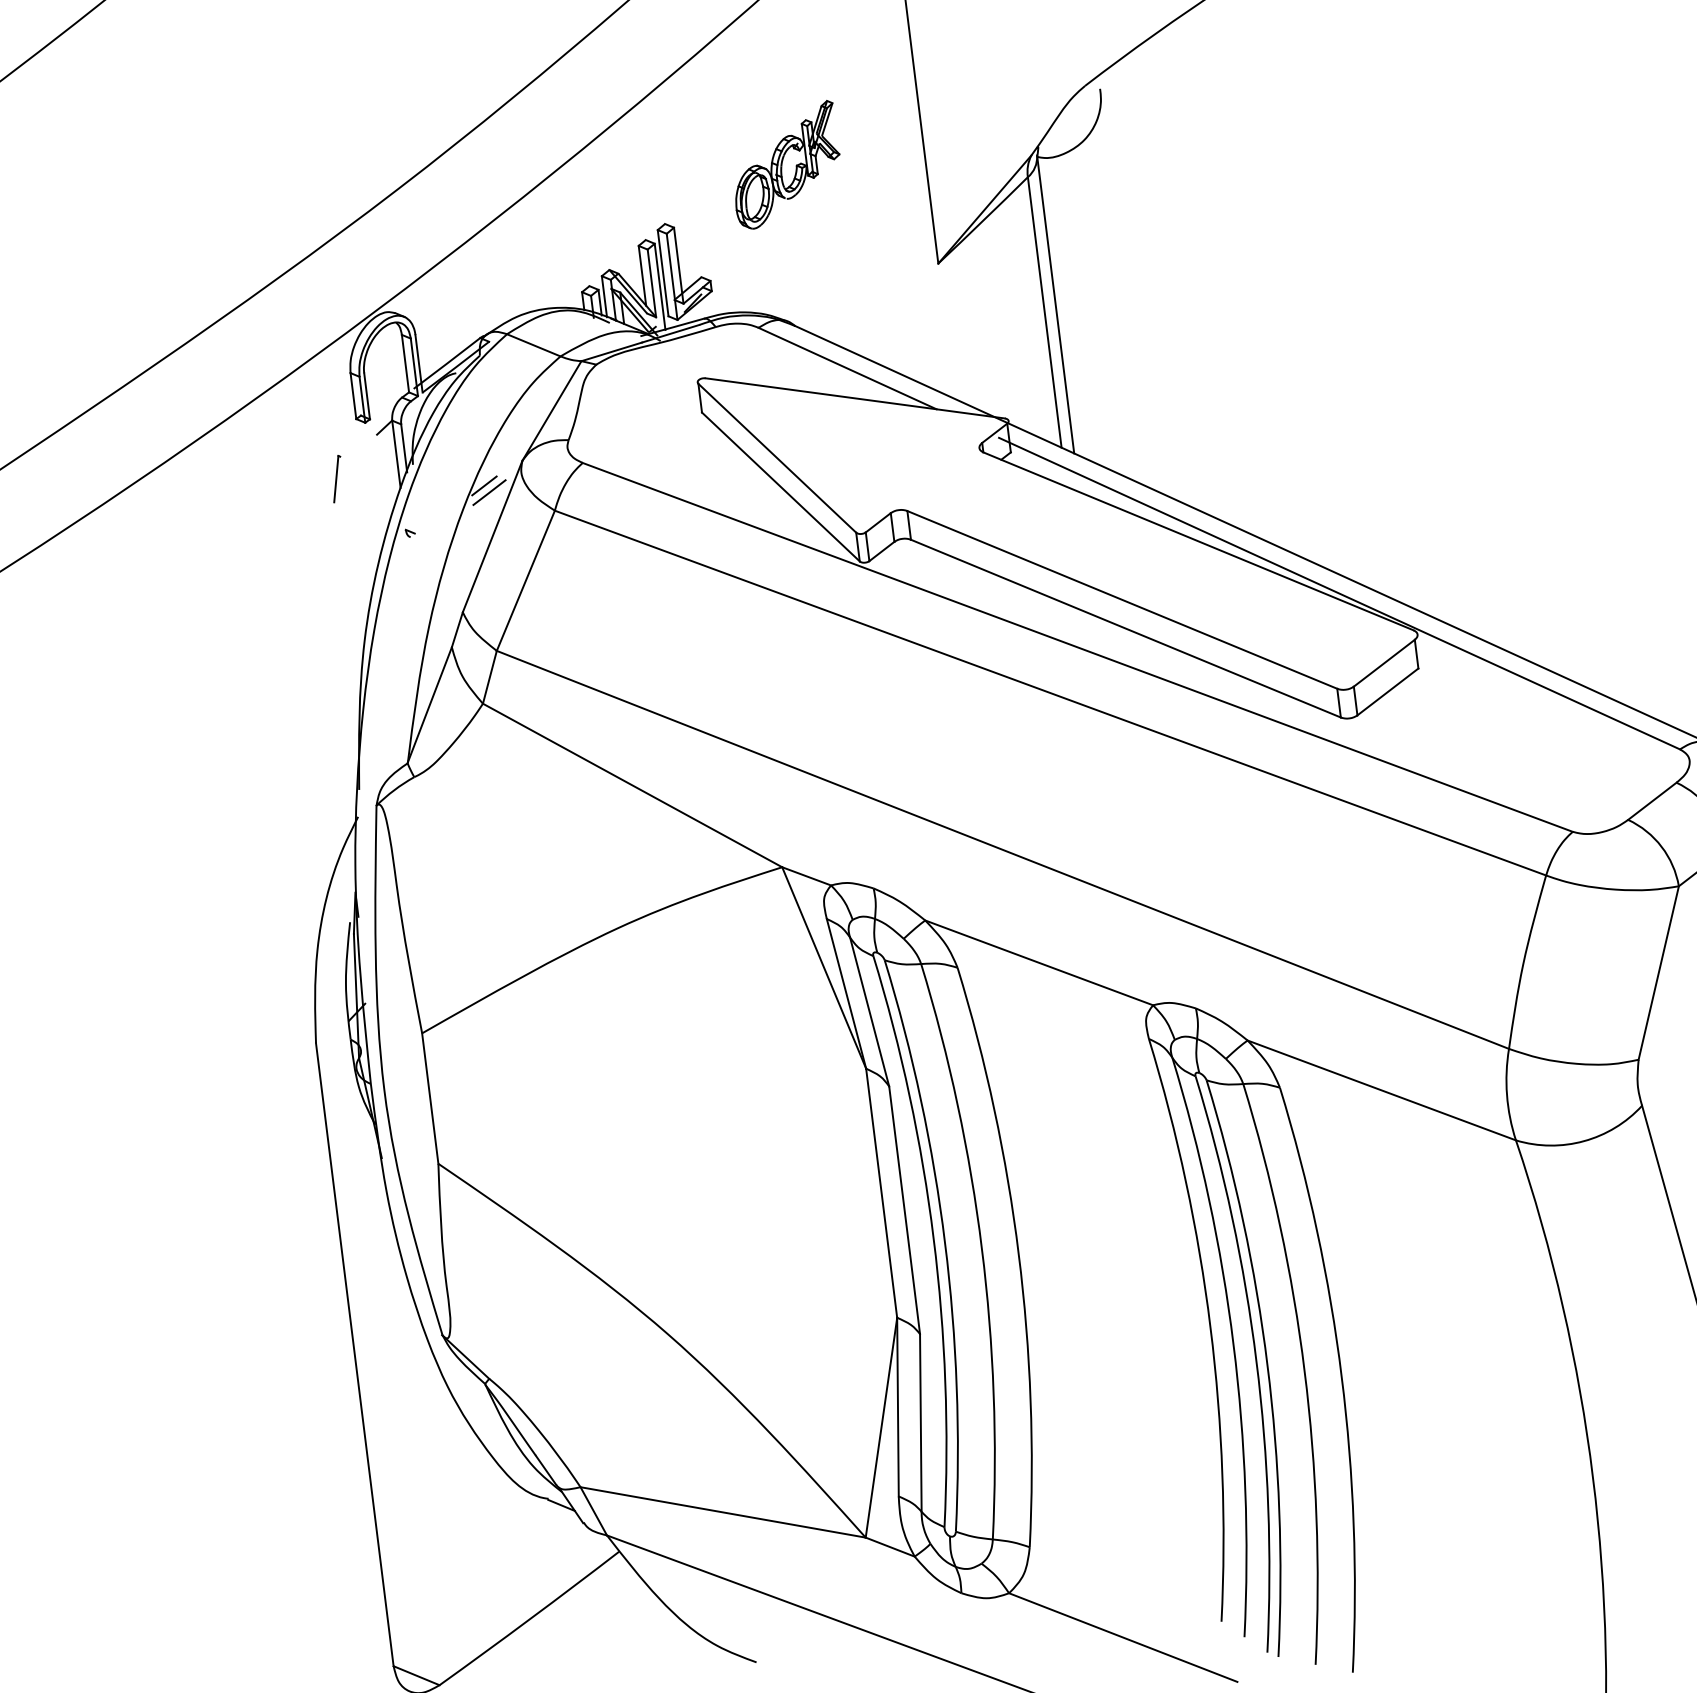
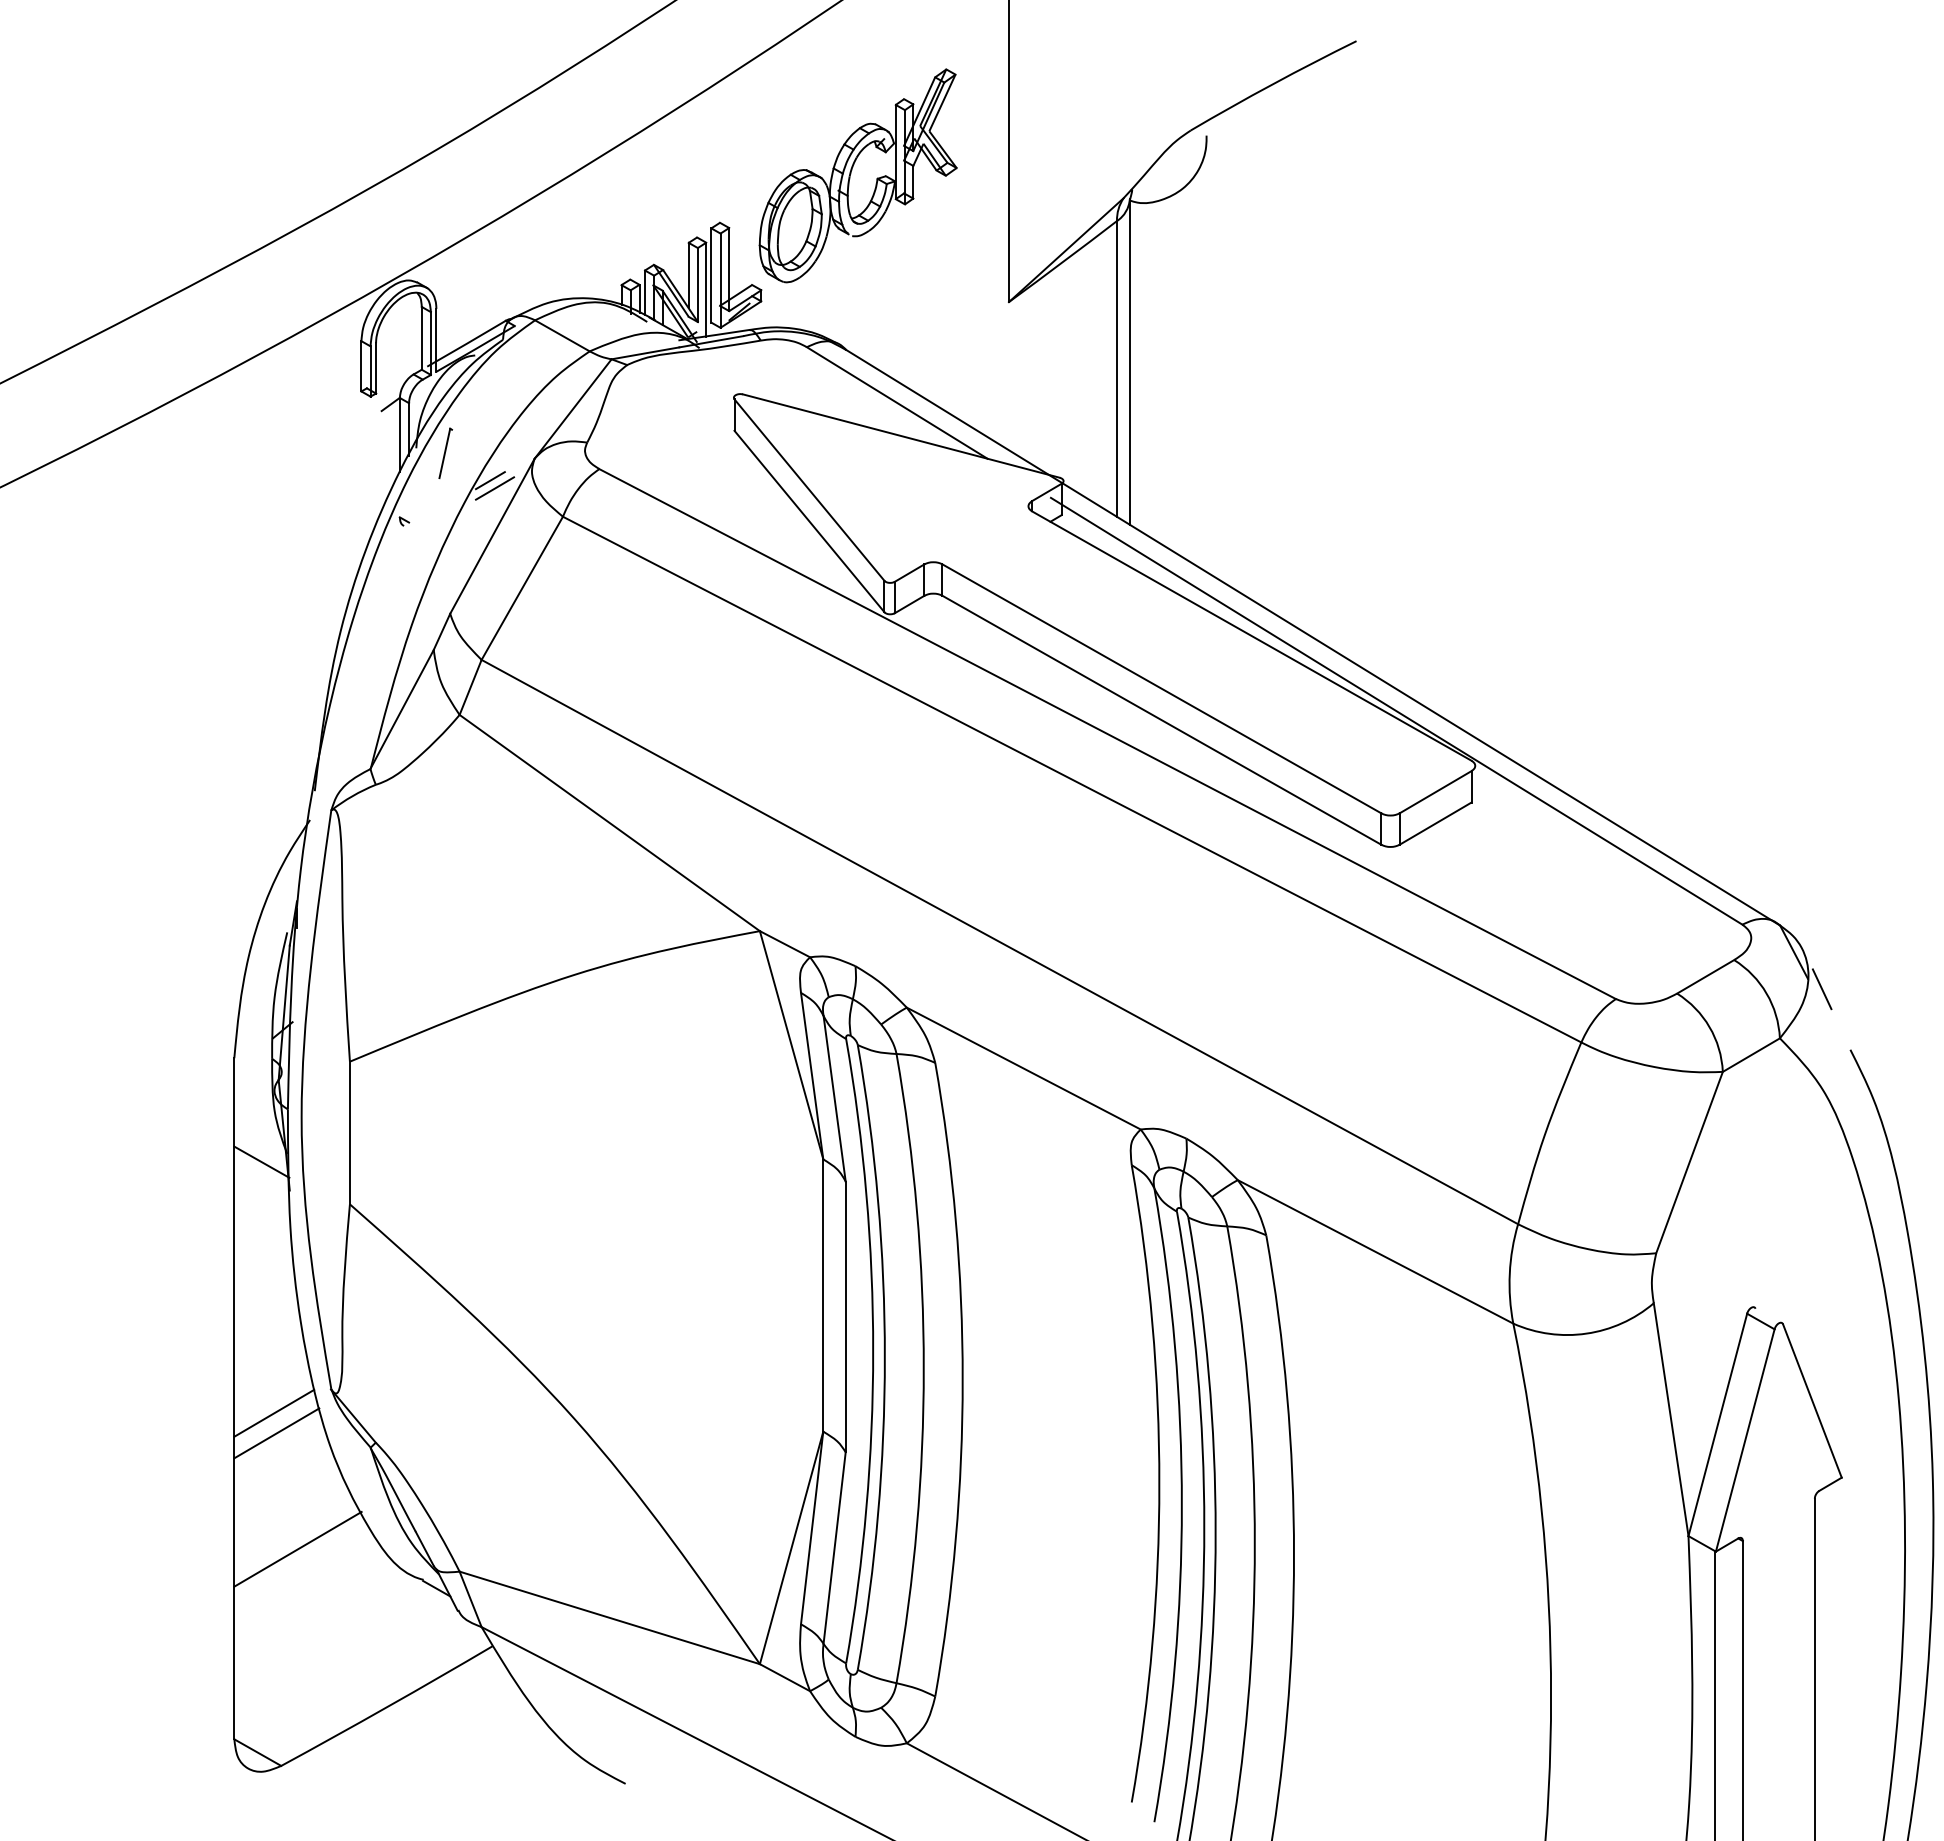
part: (785, 165) -> (857, 175), size x1.67
part: (336, 478) -> (445, 452), moved
line: (352, 1134) -> (261, 1161), added
line: (393, 1362) -> (274, 1412), added
line: (397, 1381) -> (276, 1433), added
line: (429, 1484) -> (297, 1548), added

